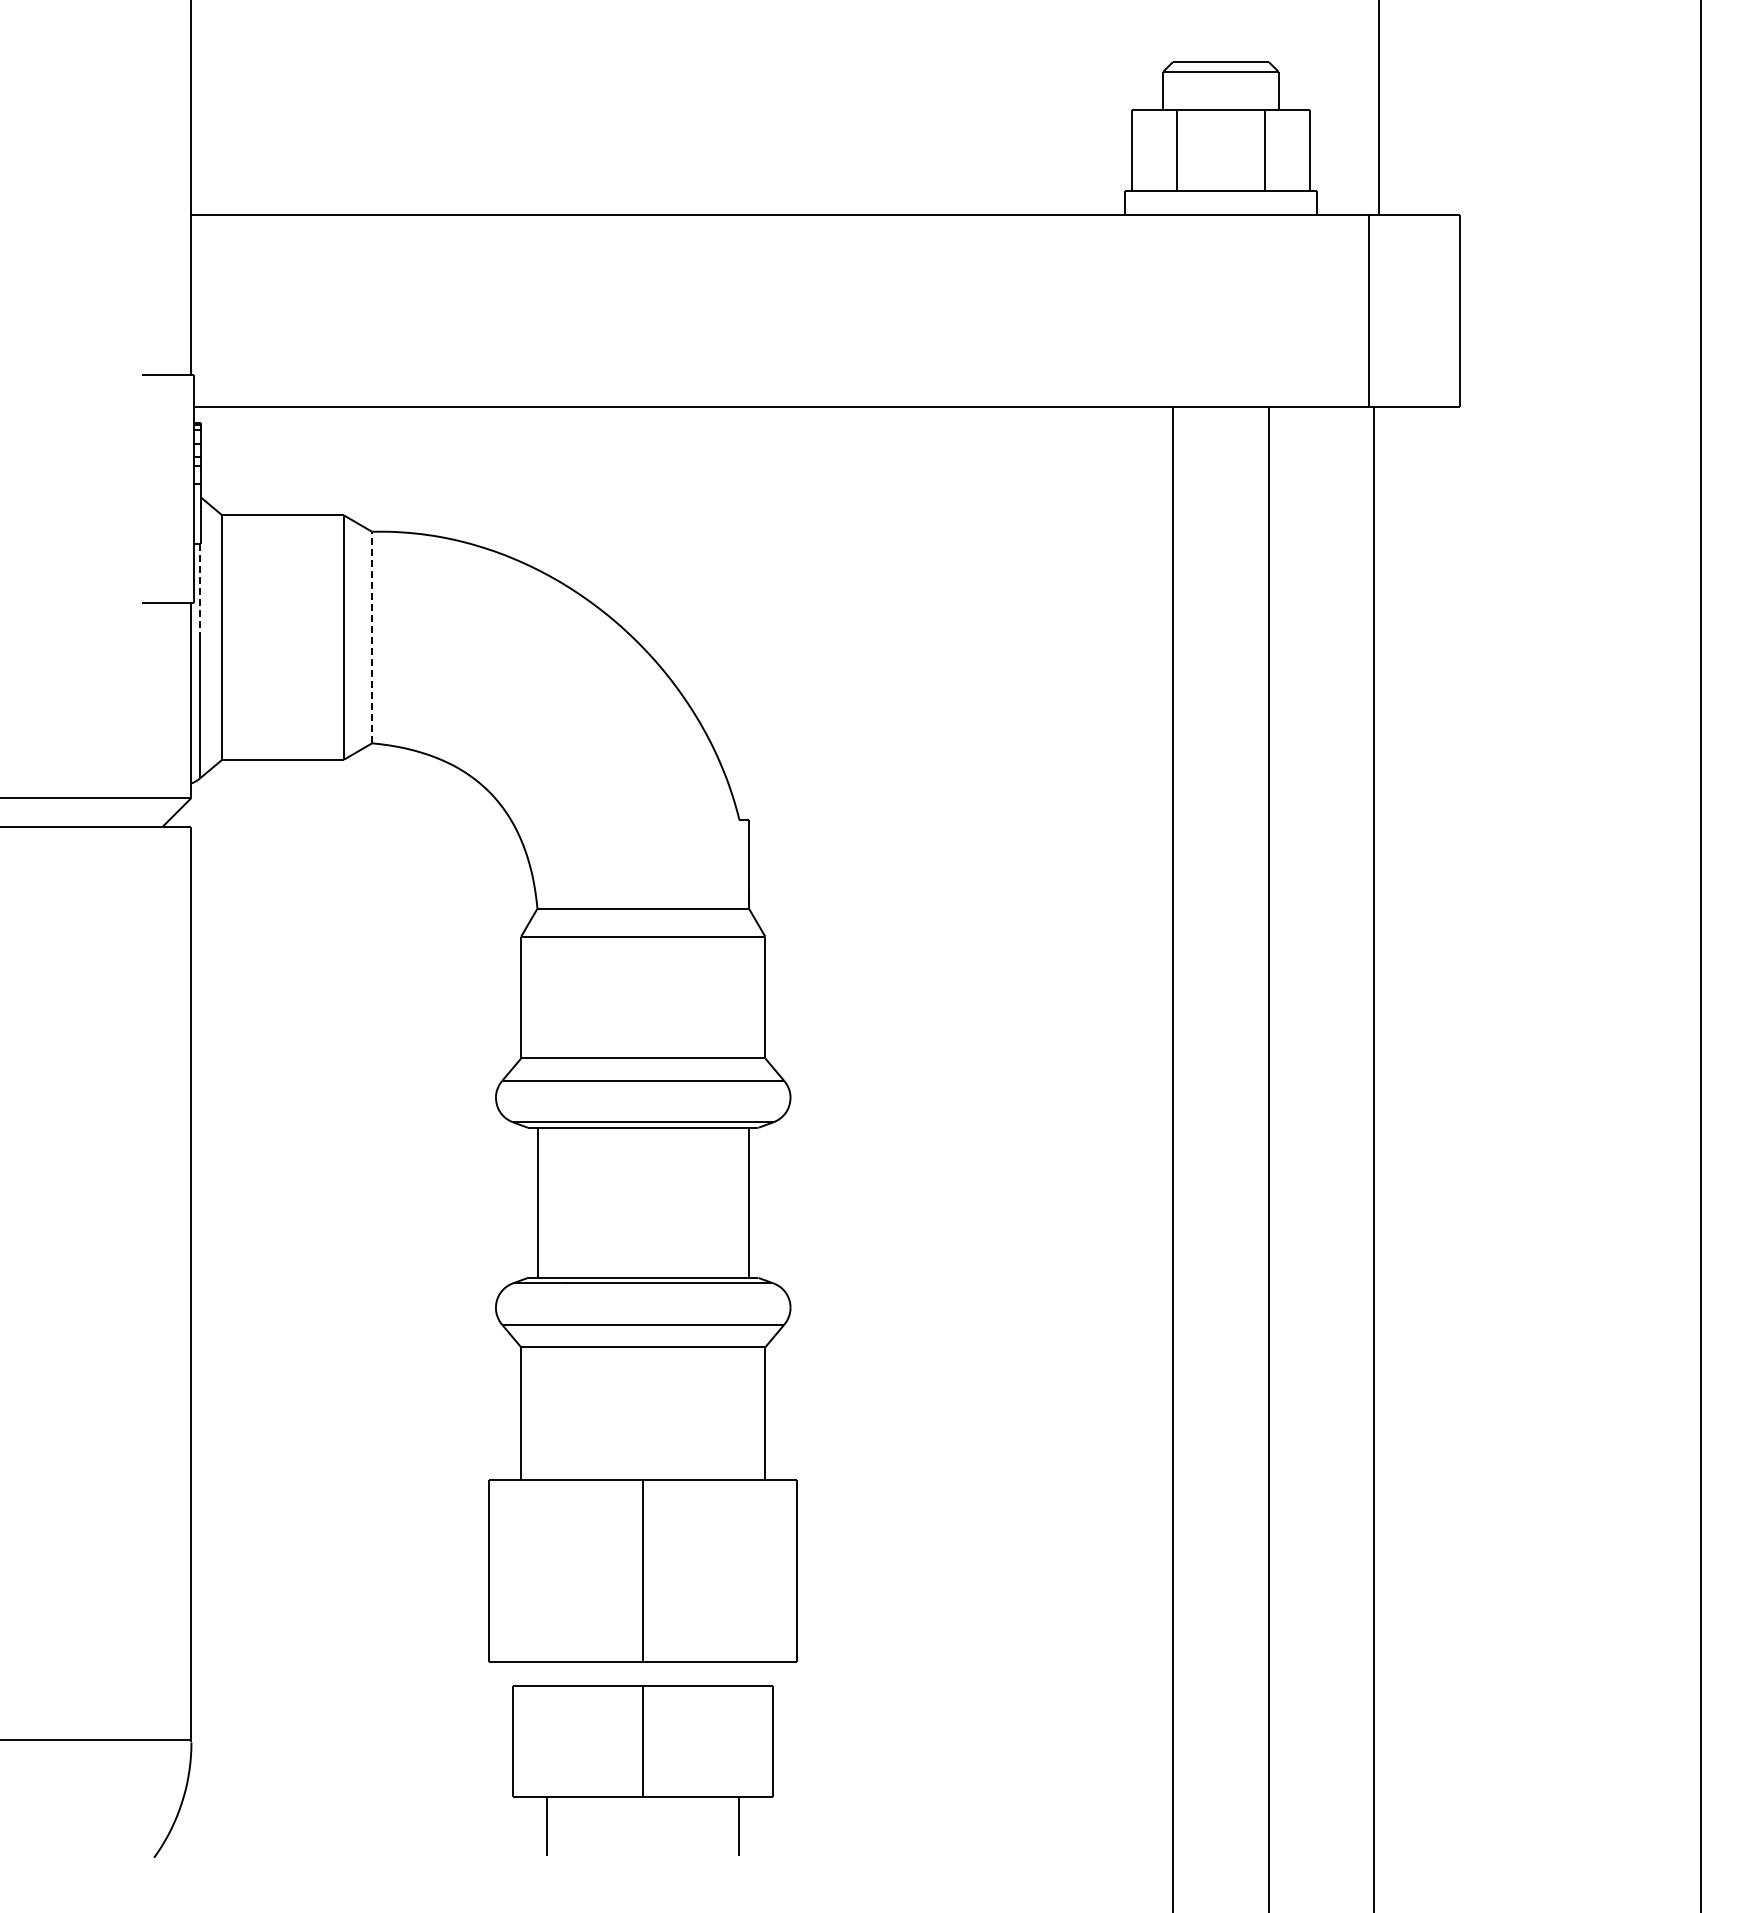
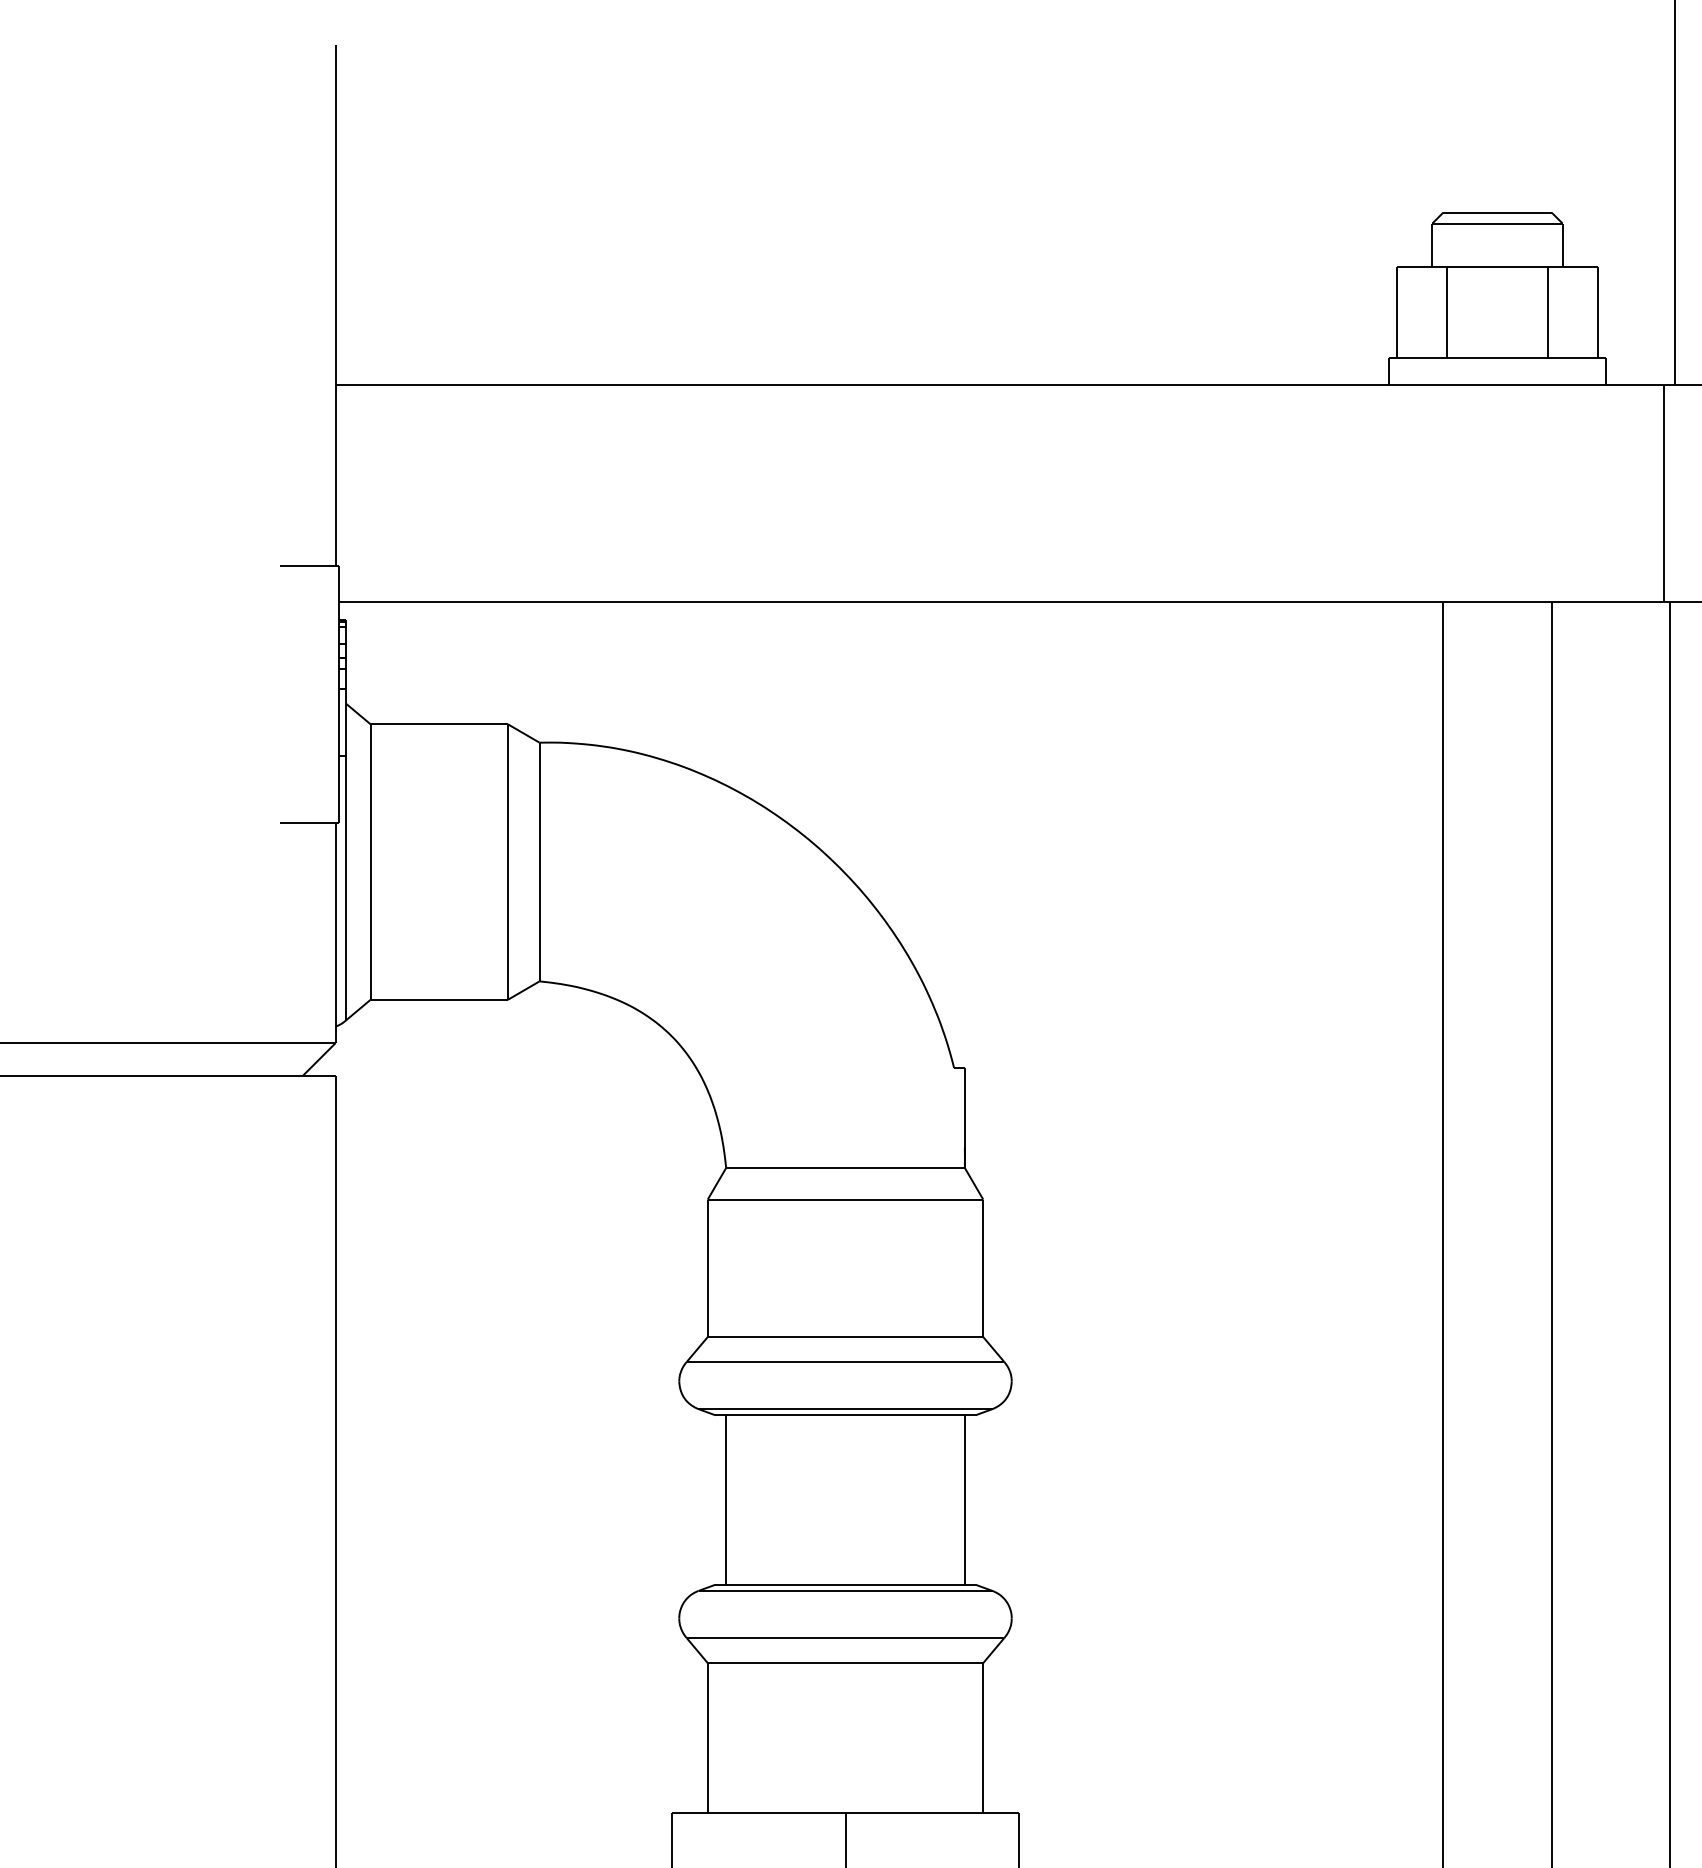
line: (200, 590) -> (345, 808), dashed -> solid
line: (372, 637) -> (539, 861), dashed -> solid

